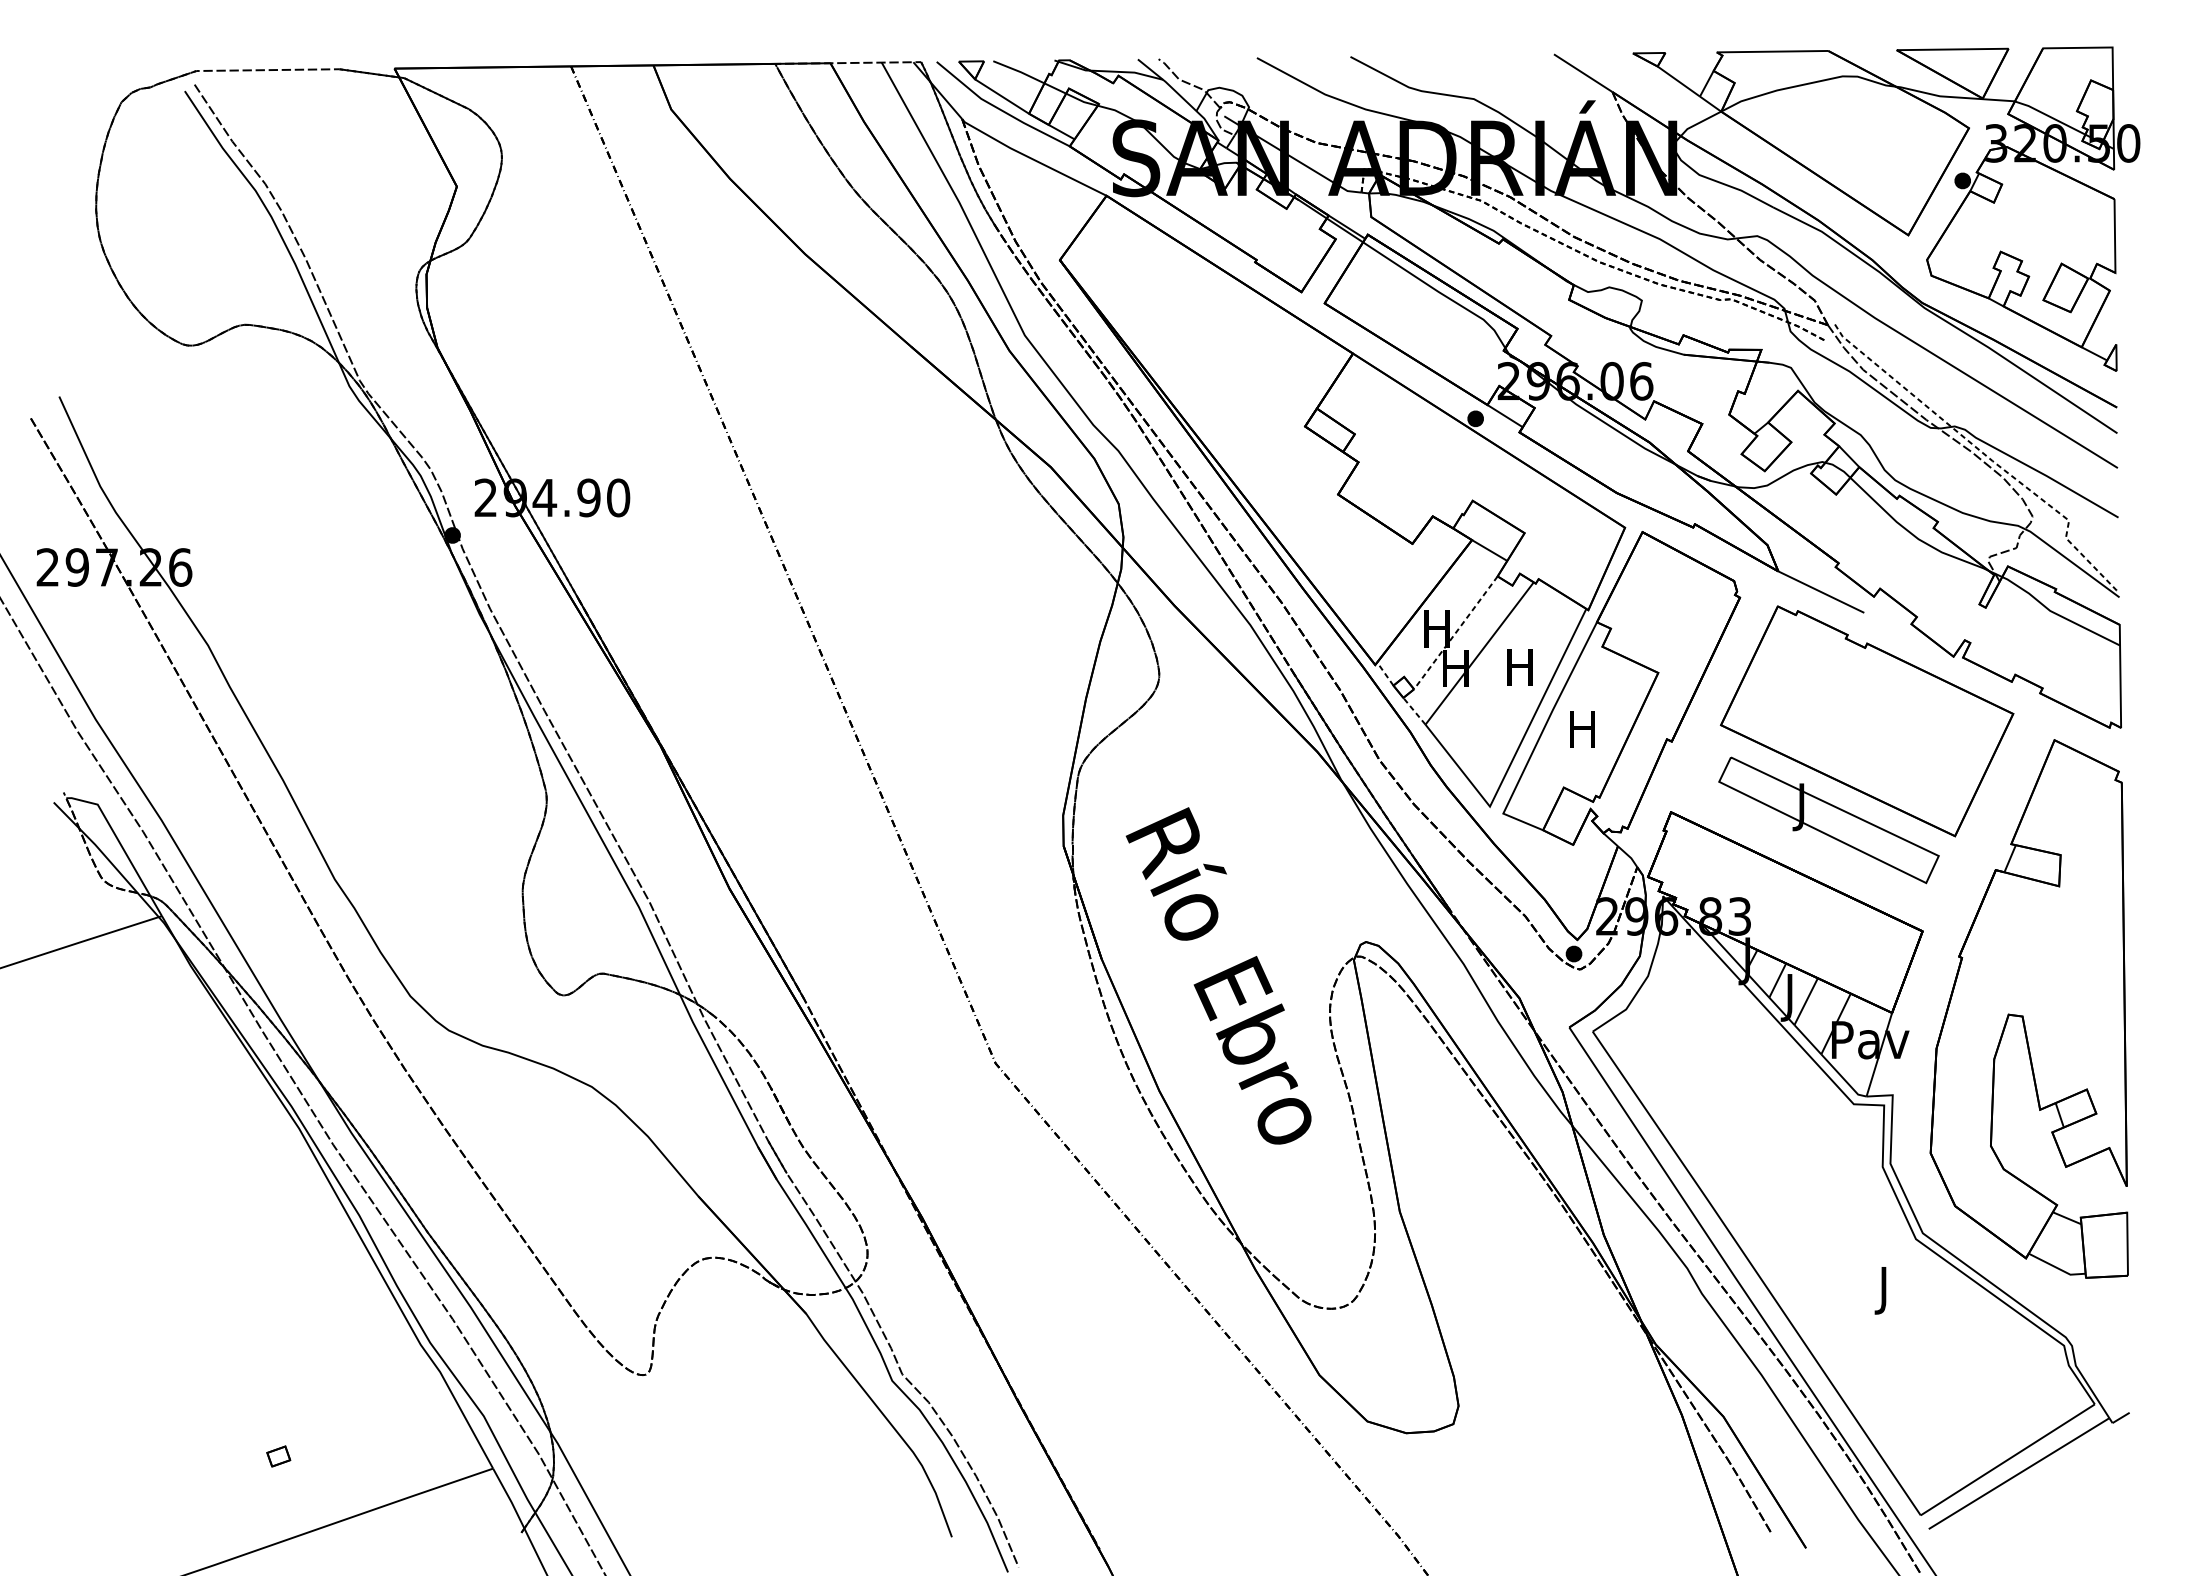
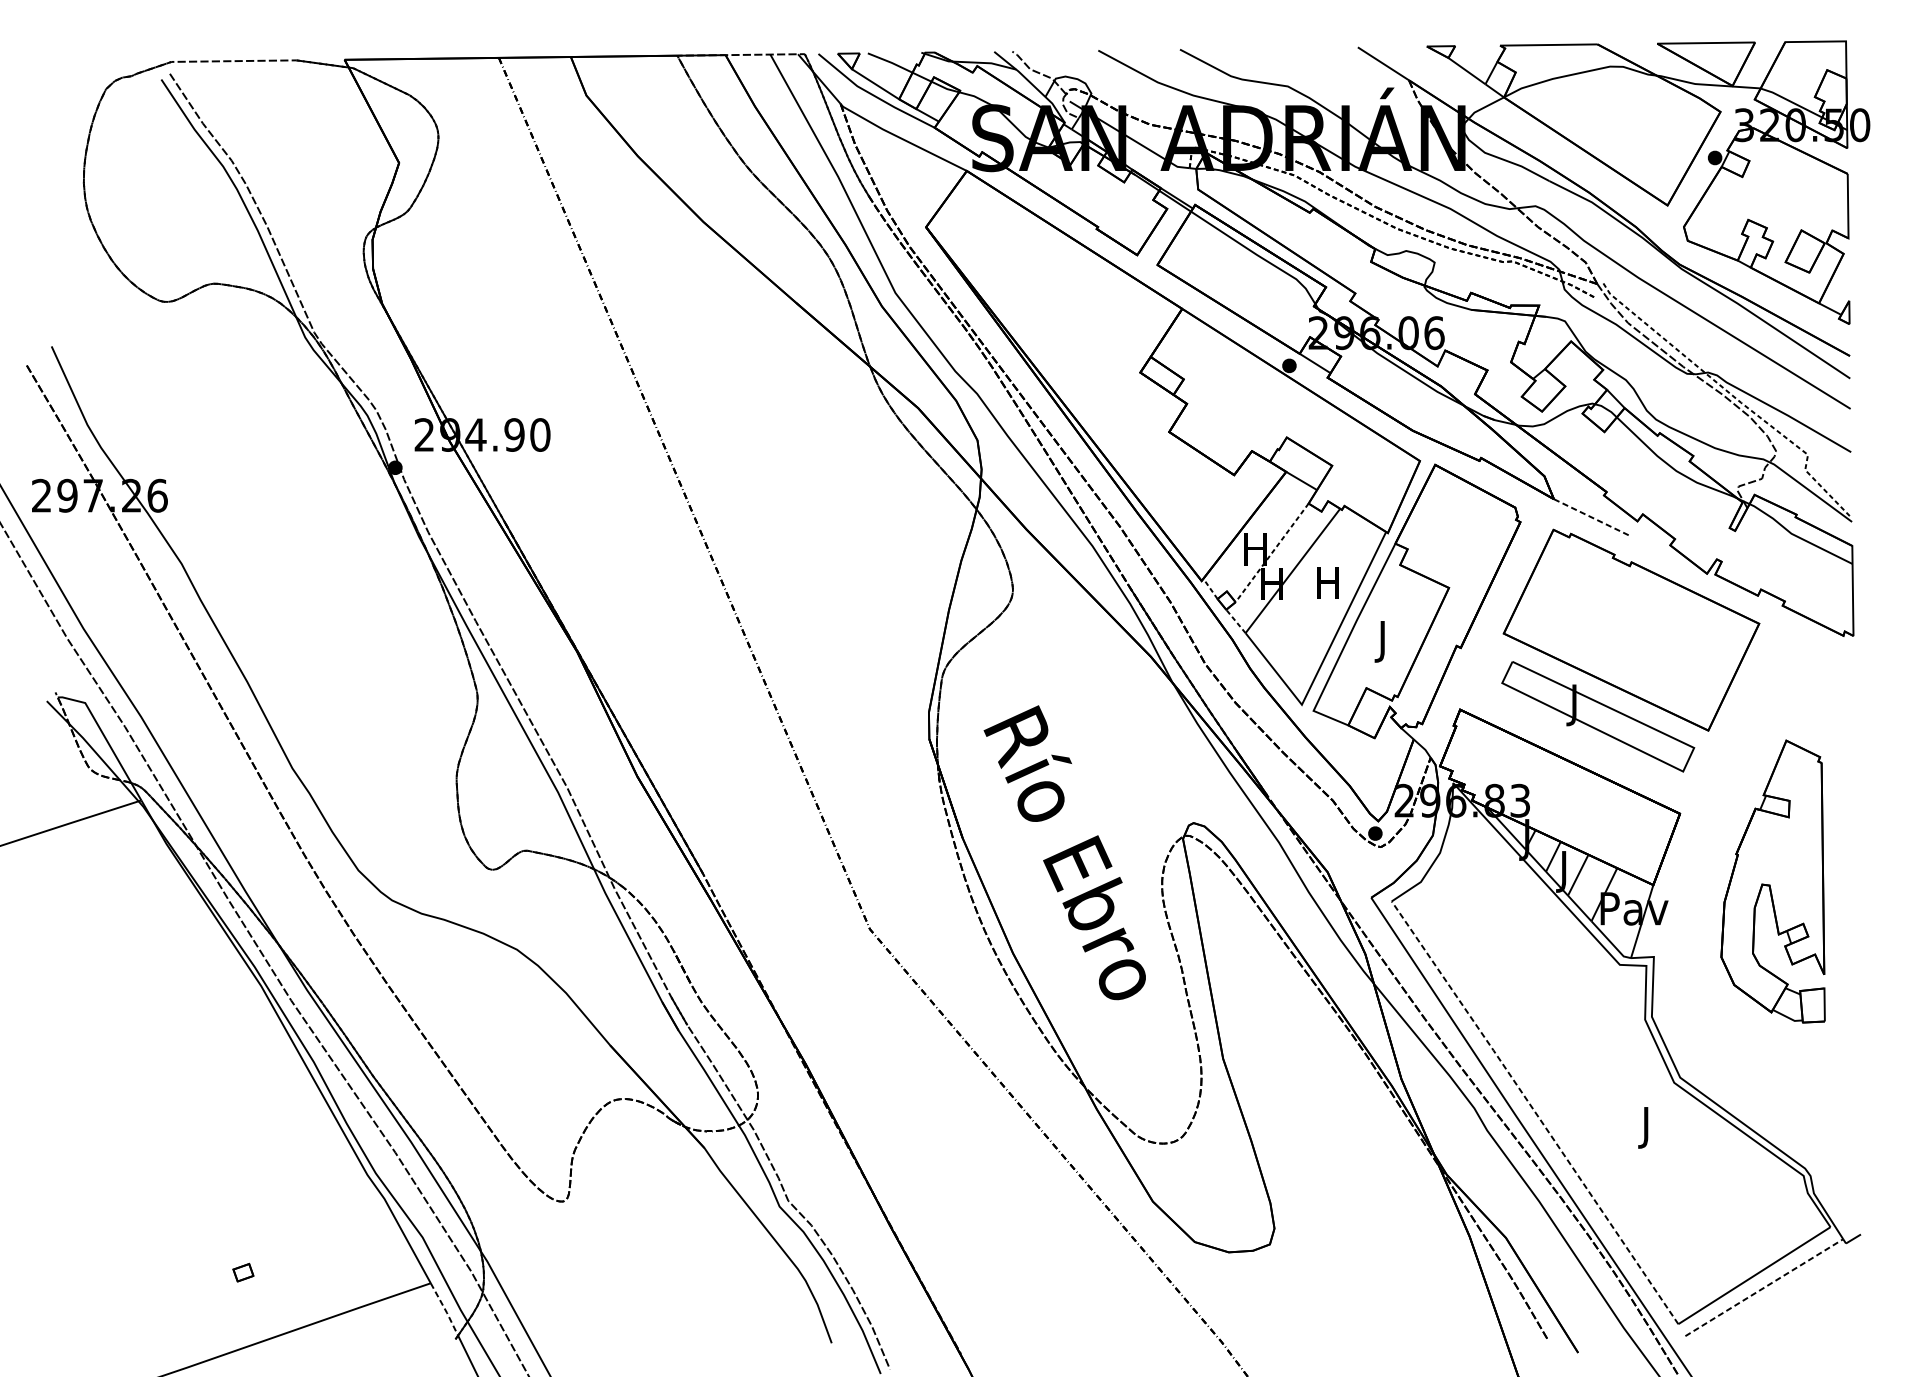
line: (1821, 592) -> (1591, 517), solid -> dashed
text: (1582, 734) -> (1382, 641), H -> J
part: (2028, 1008) -> (1772, 881), size x0.6
line: (1756, 1272) -> (1534, 1111), solid -> dashed
line: (2019, 1473) -> (1764, 1287), solid -> dashed
line: (509, 1499) -> (445, 1310), solid -> dashed

